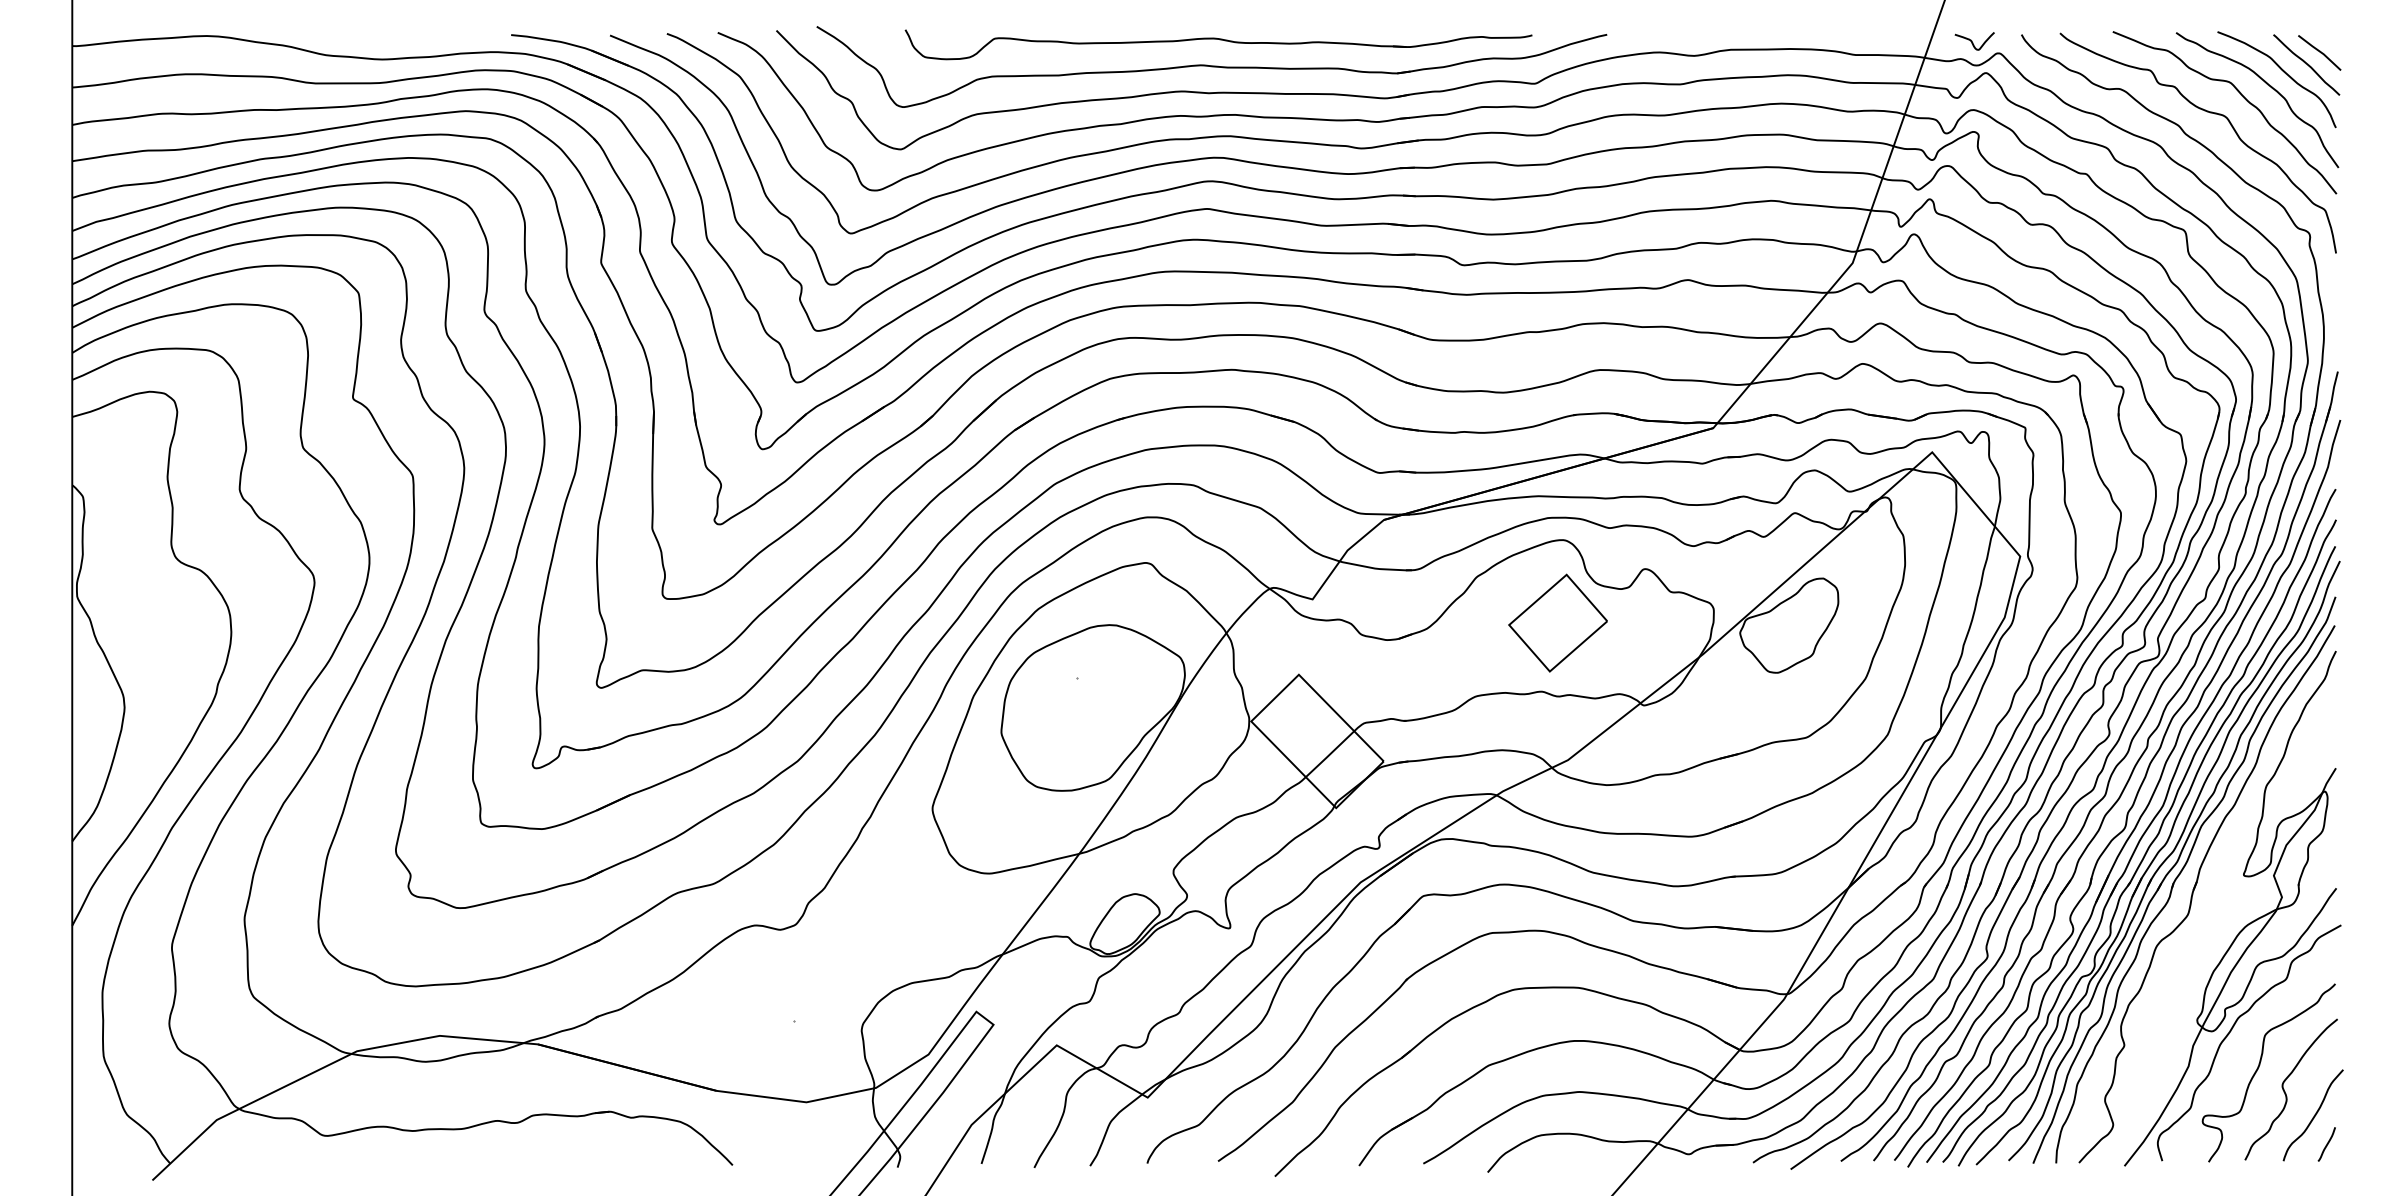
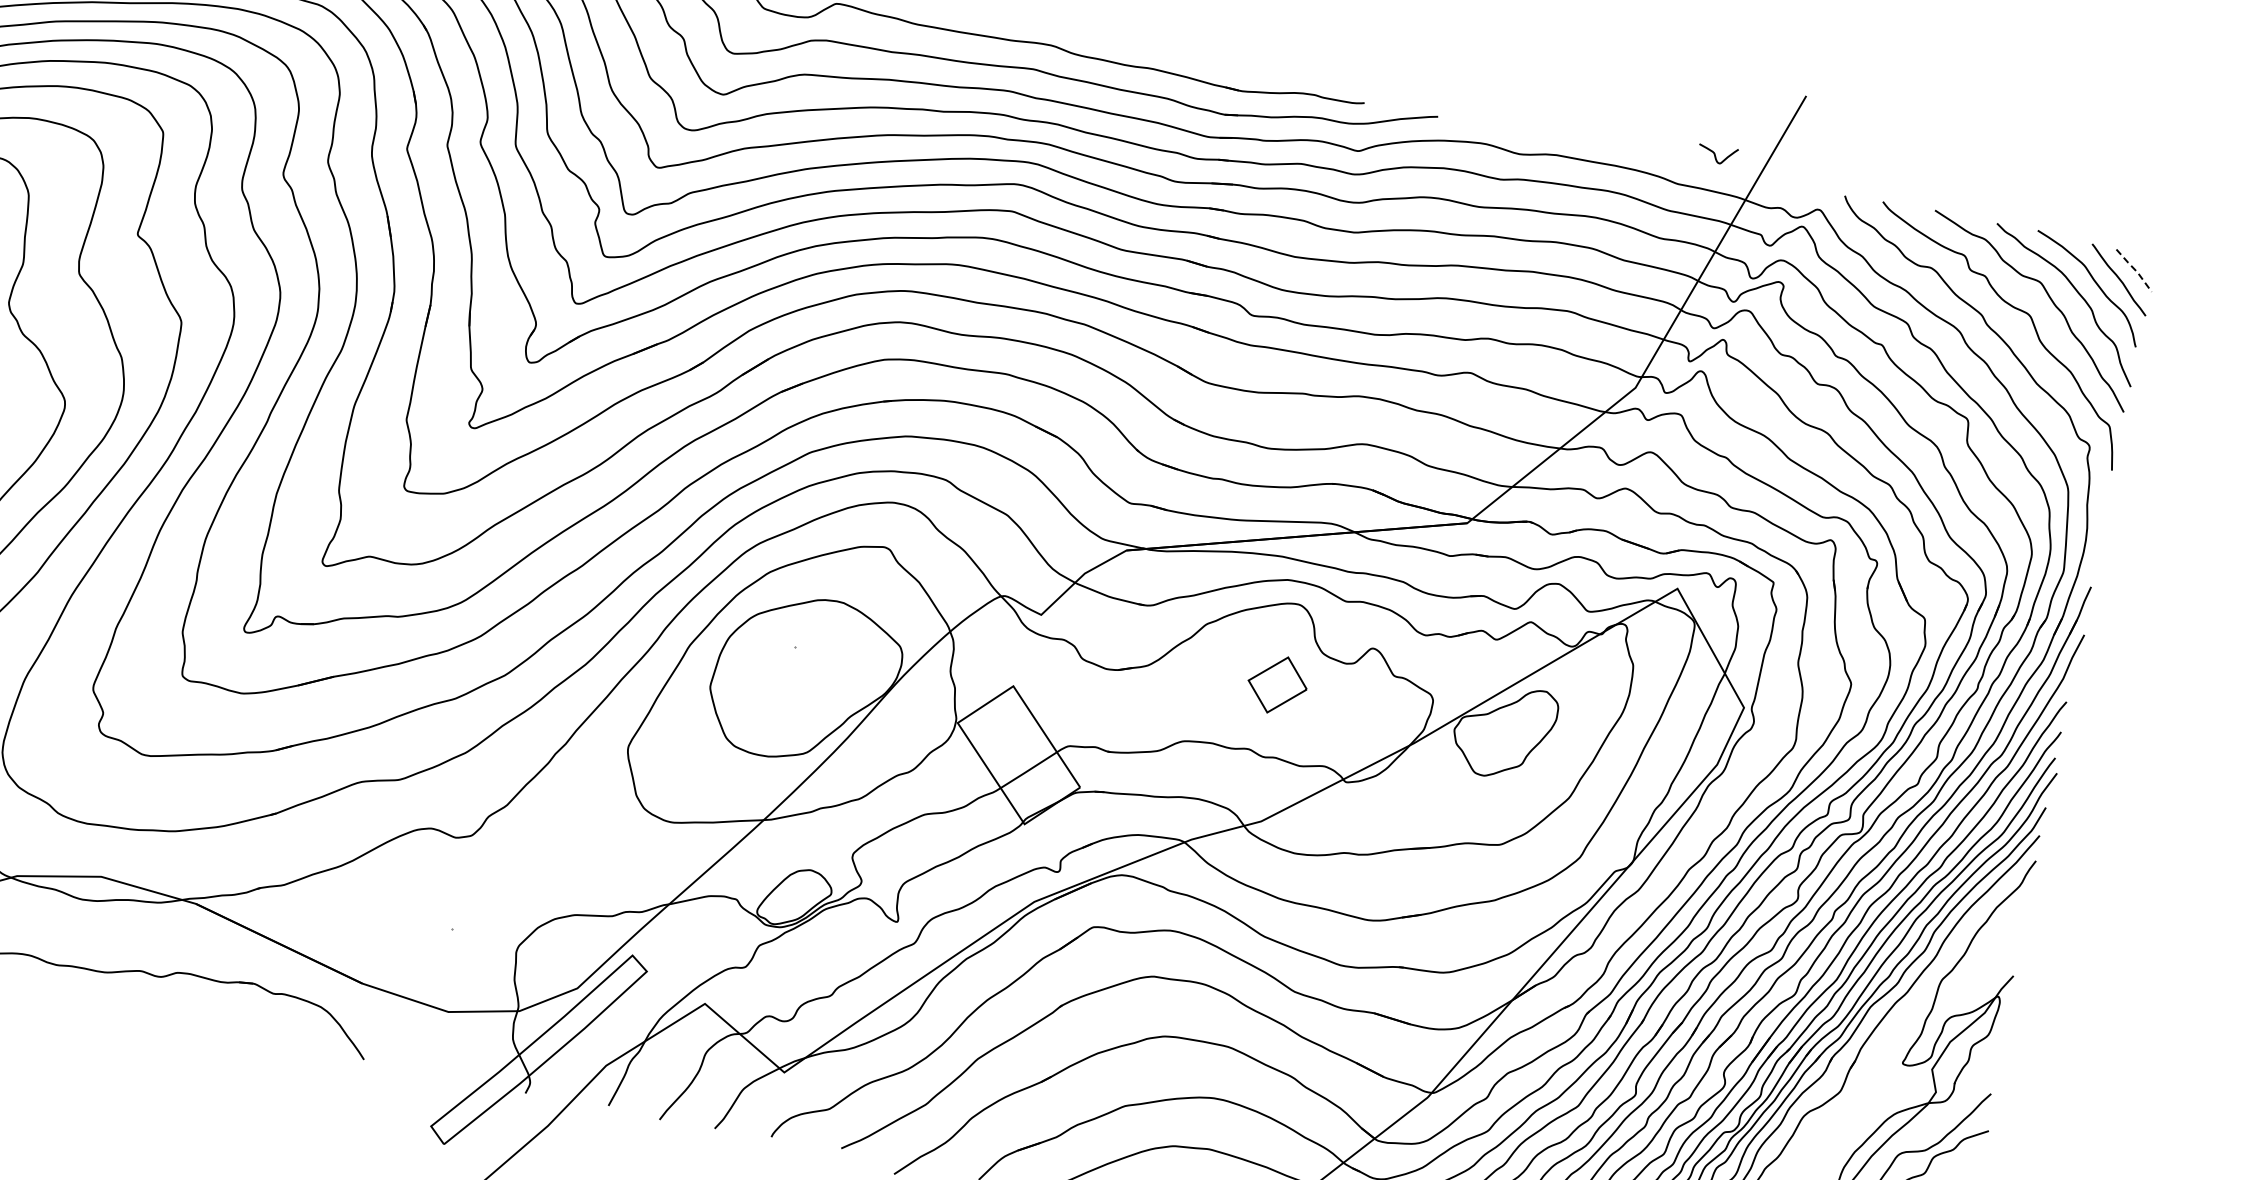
curve: (1973, 42) -> (1716, 155), moved
line: (2320, 52) -> (2134, 270), solid -> dashed
part: (1557, 622) -> (1277, 684), size x0.6

